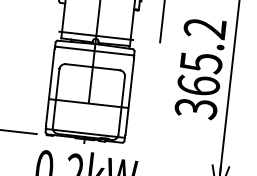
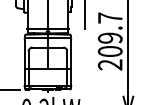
text: (199, 68) -> (109, 41), 365.2 -> 209.7

